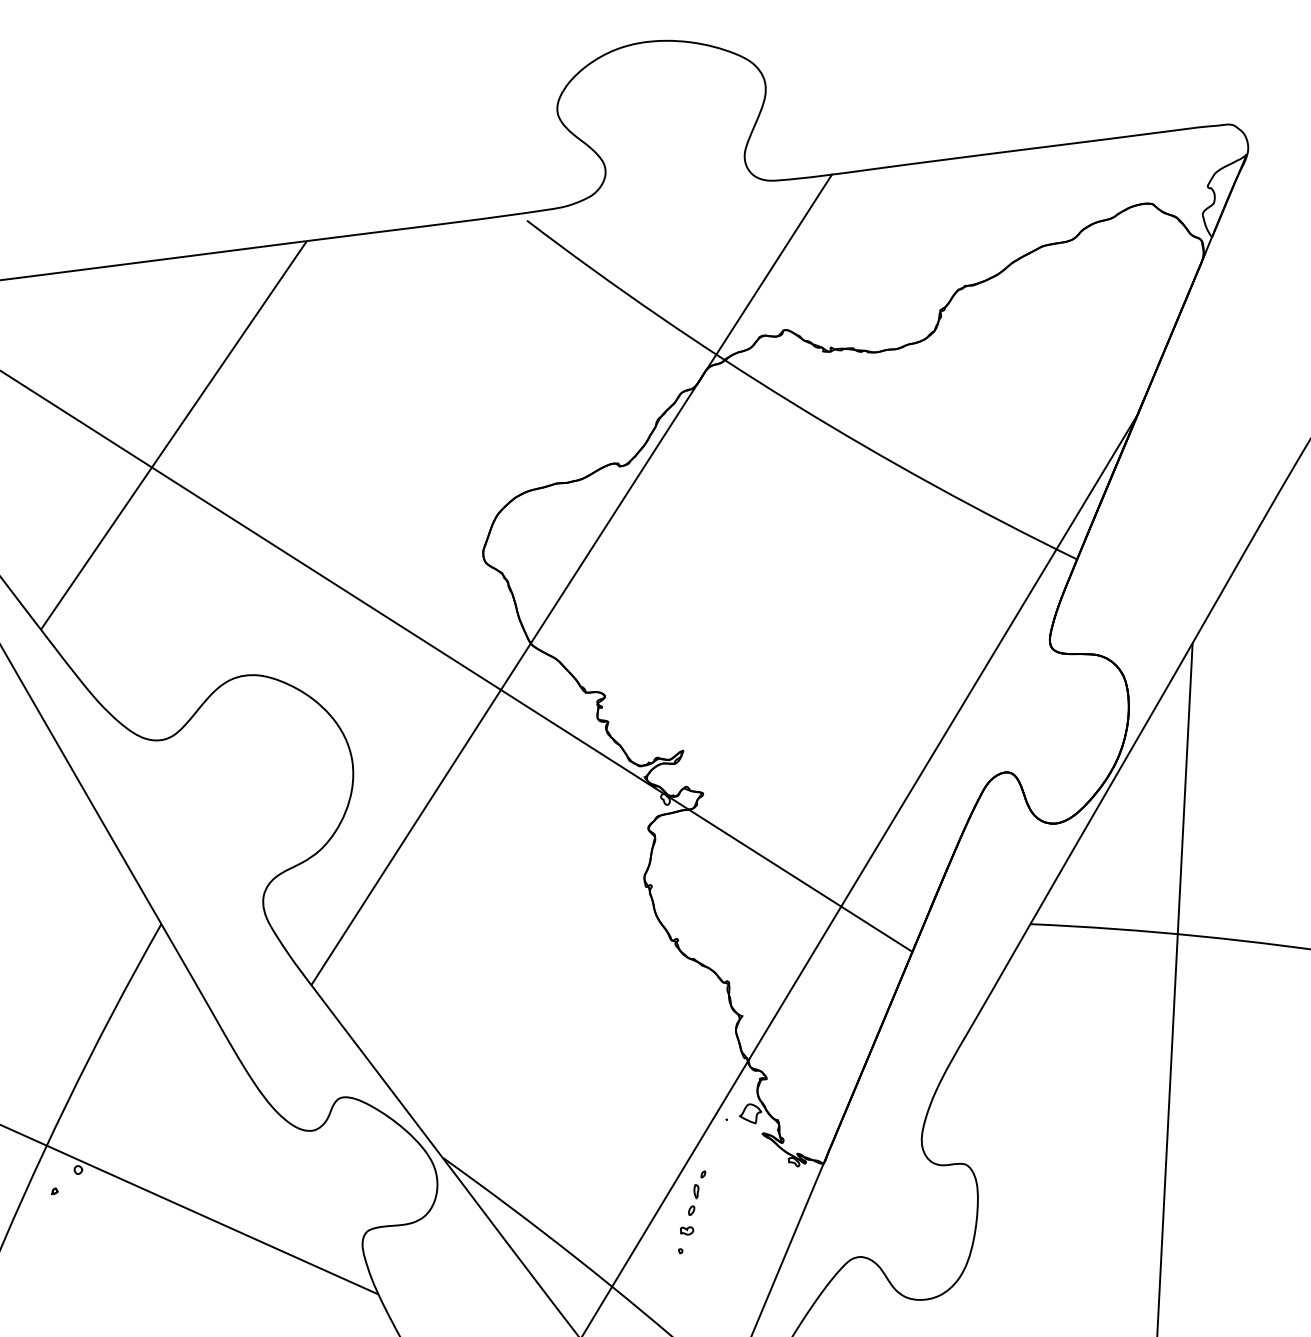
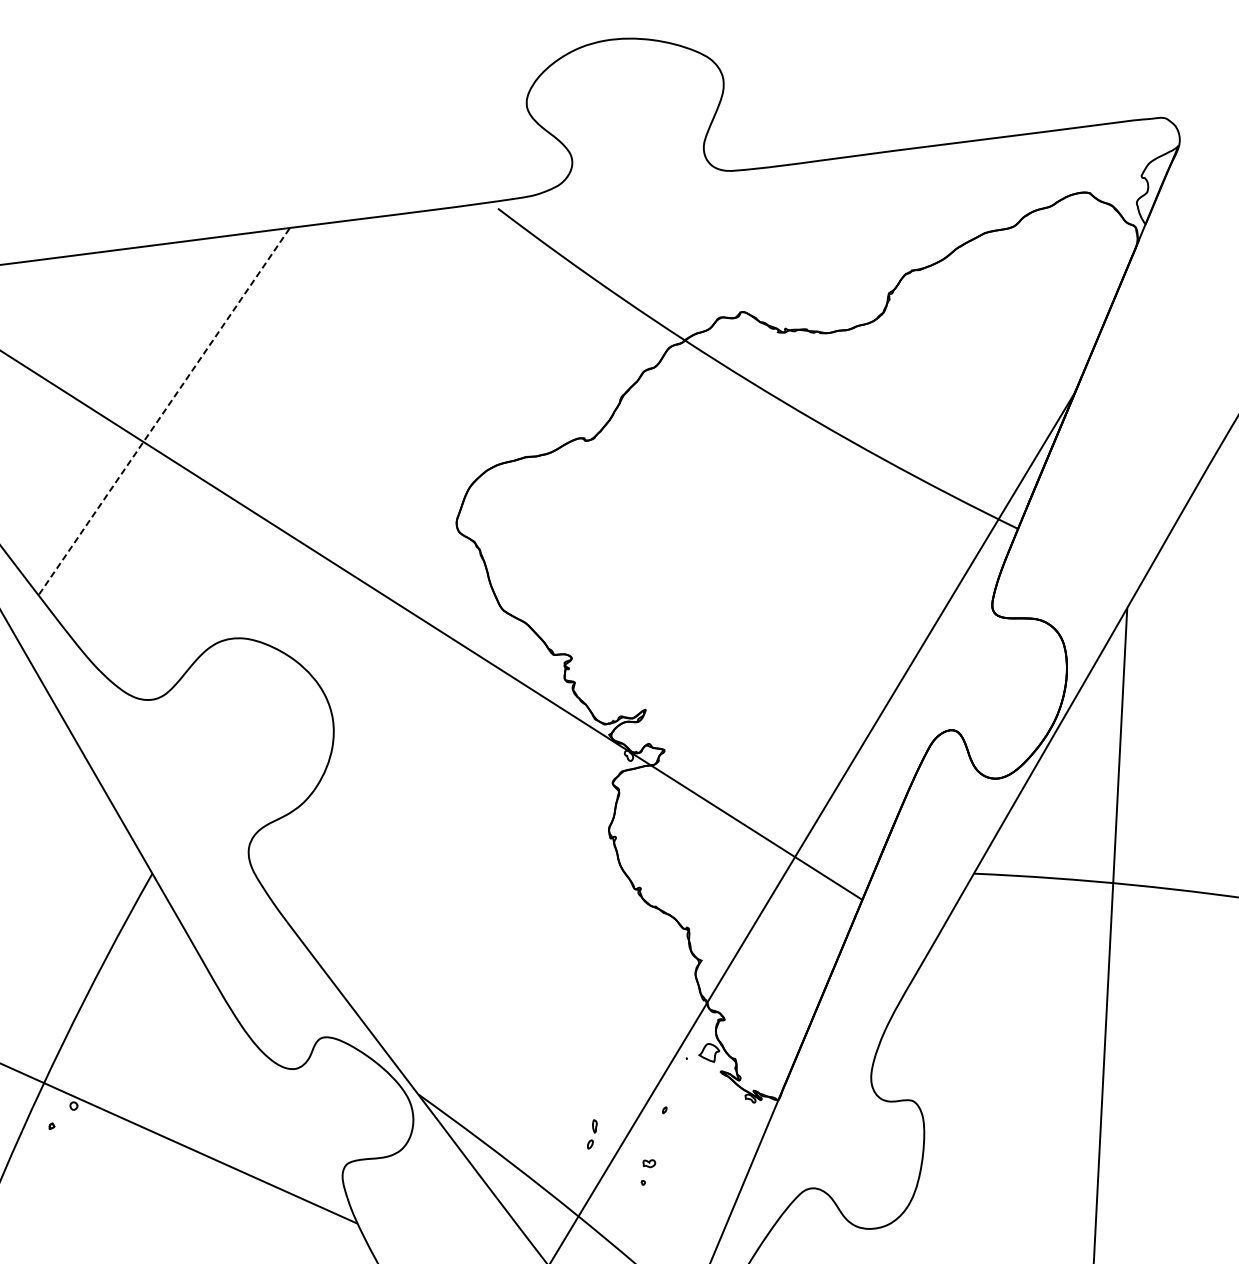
line: (172, 436) -> (162, 412), solid -> dashed
line: (571, 579) -> (540, 547), removed
part: (693, 1199) -> (592, 1133), moved

